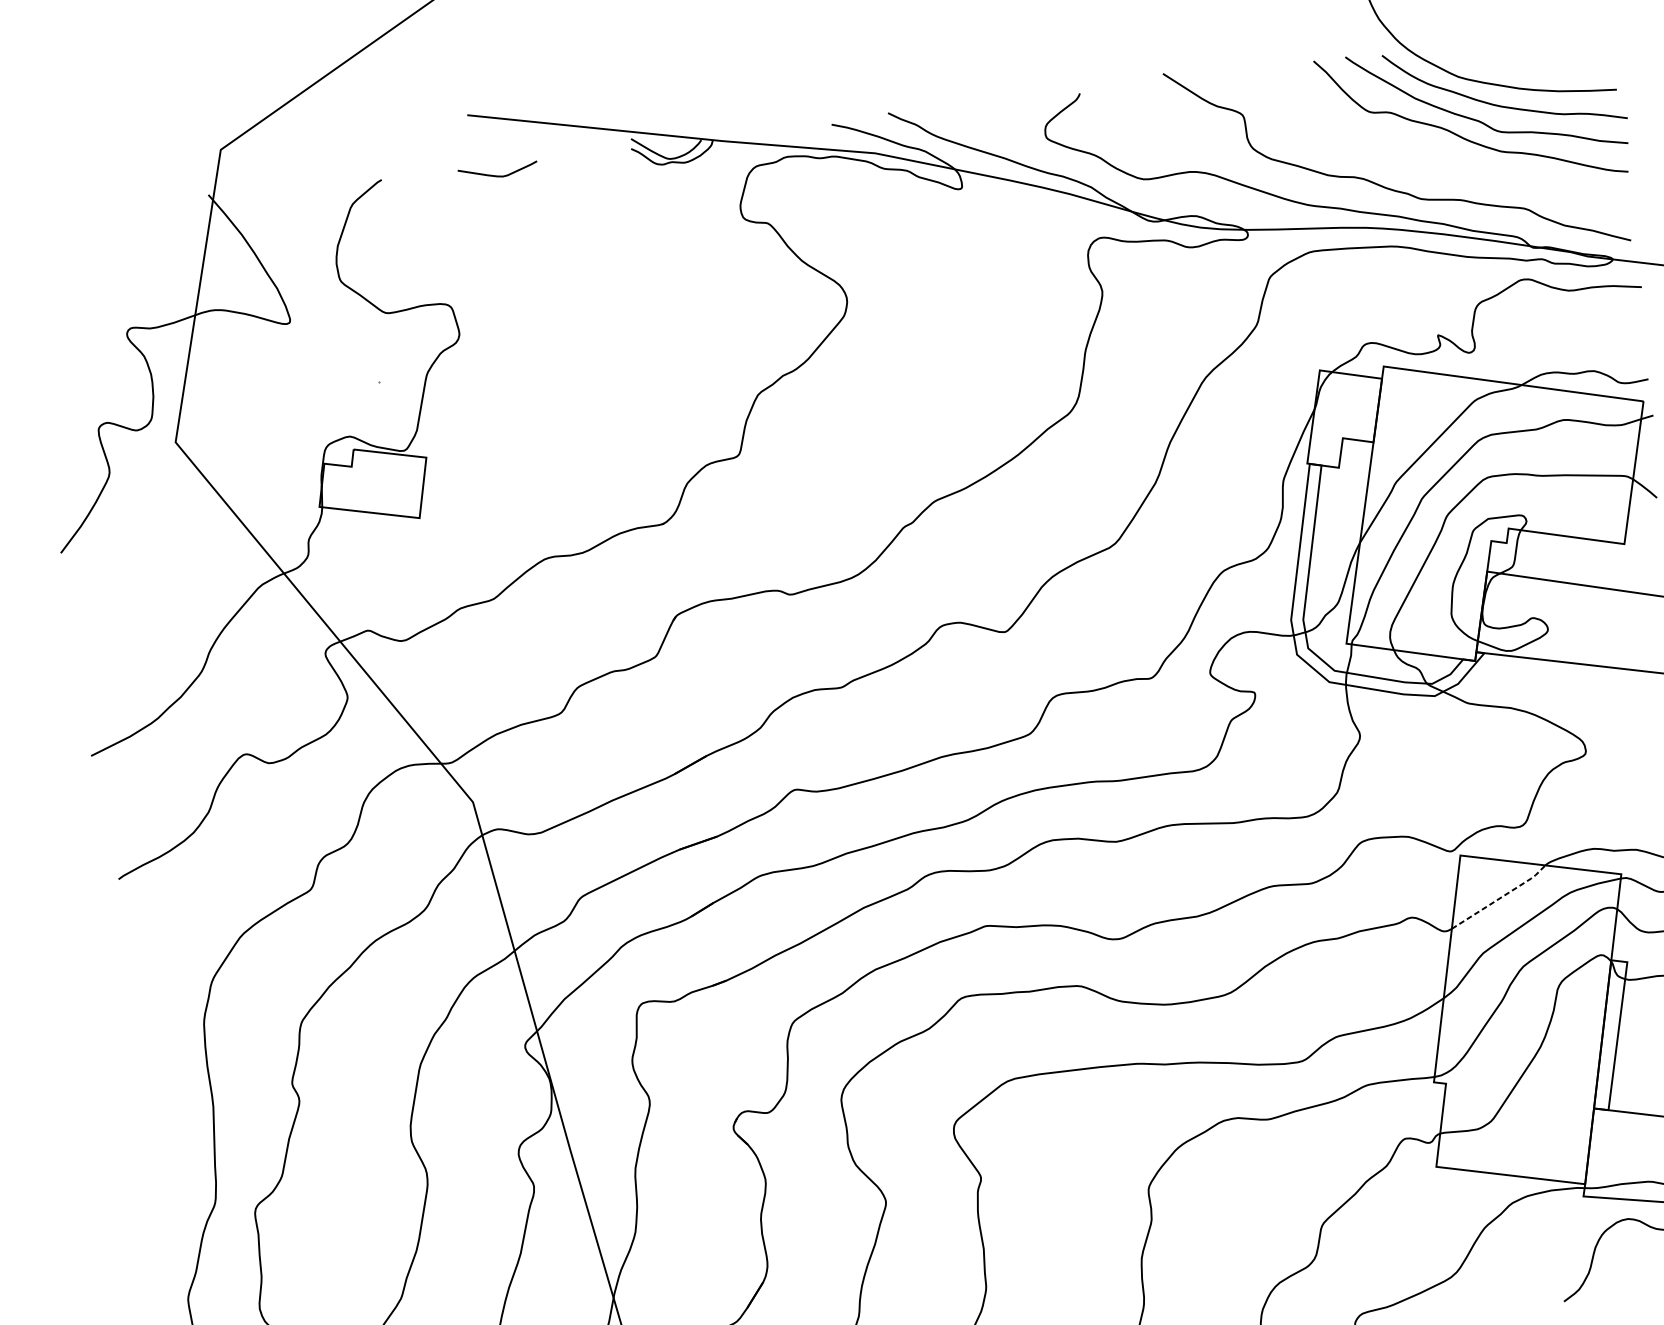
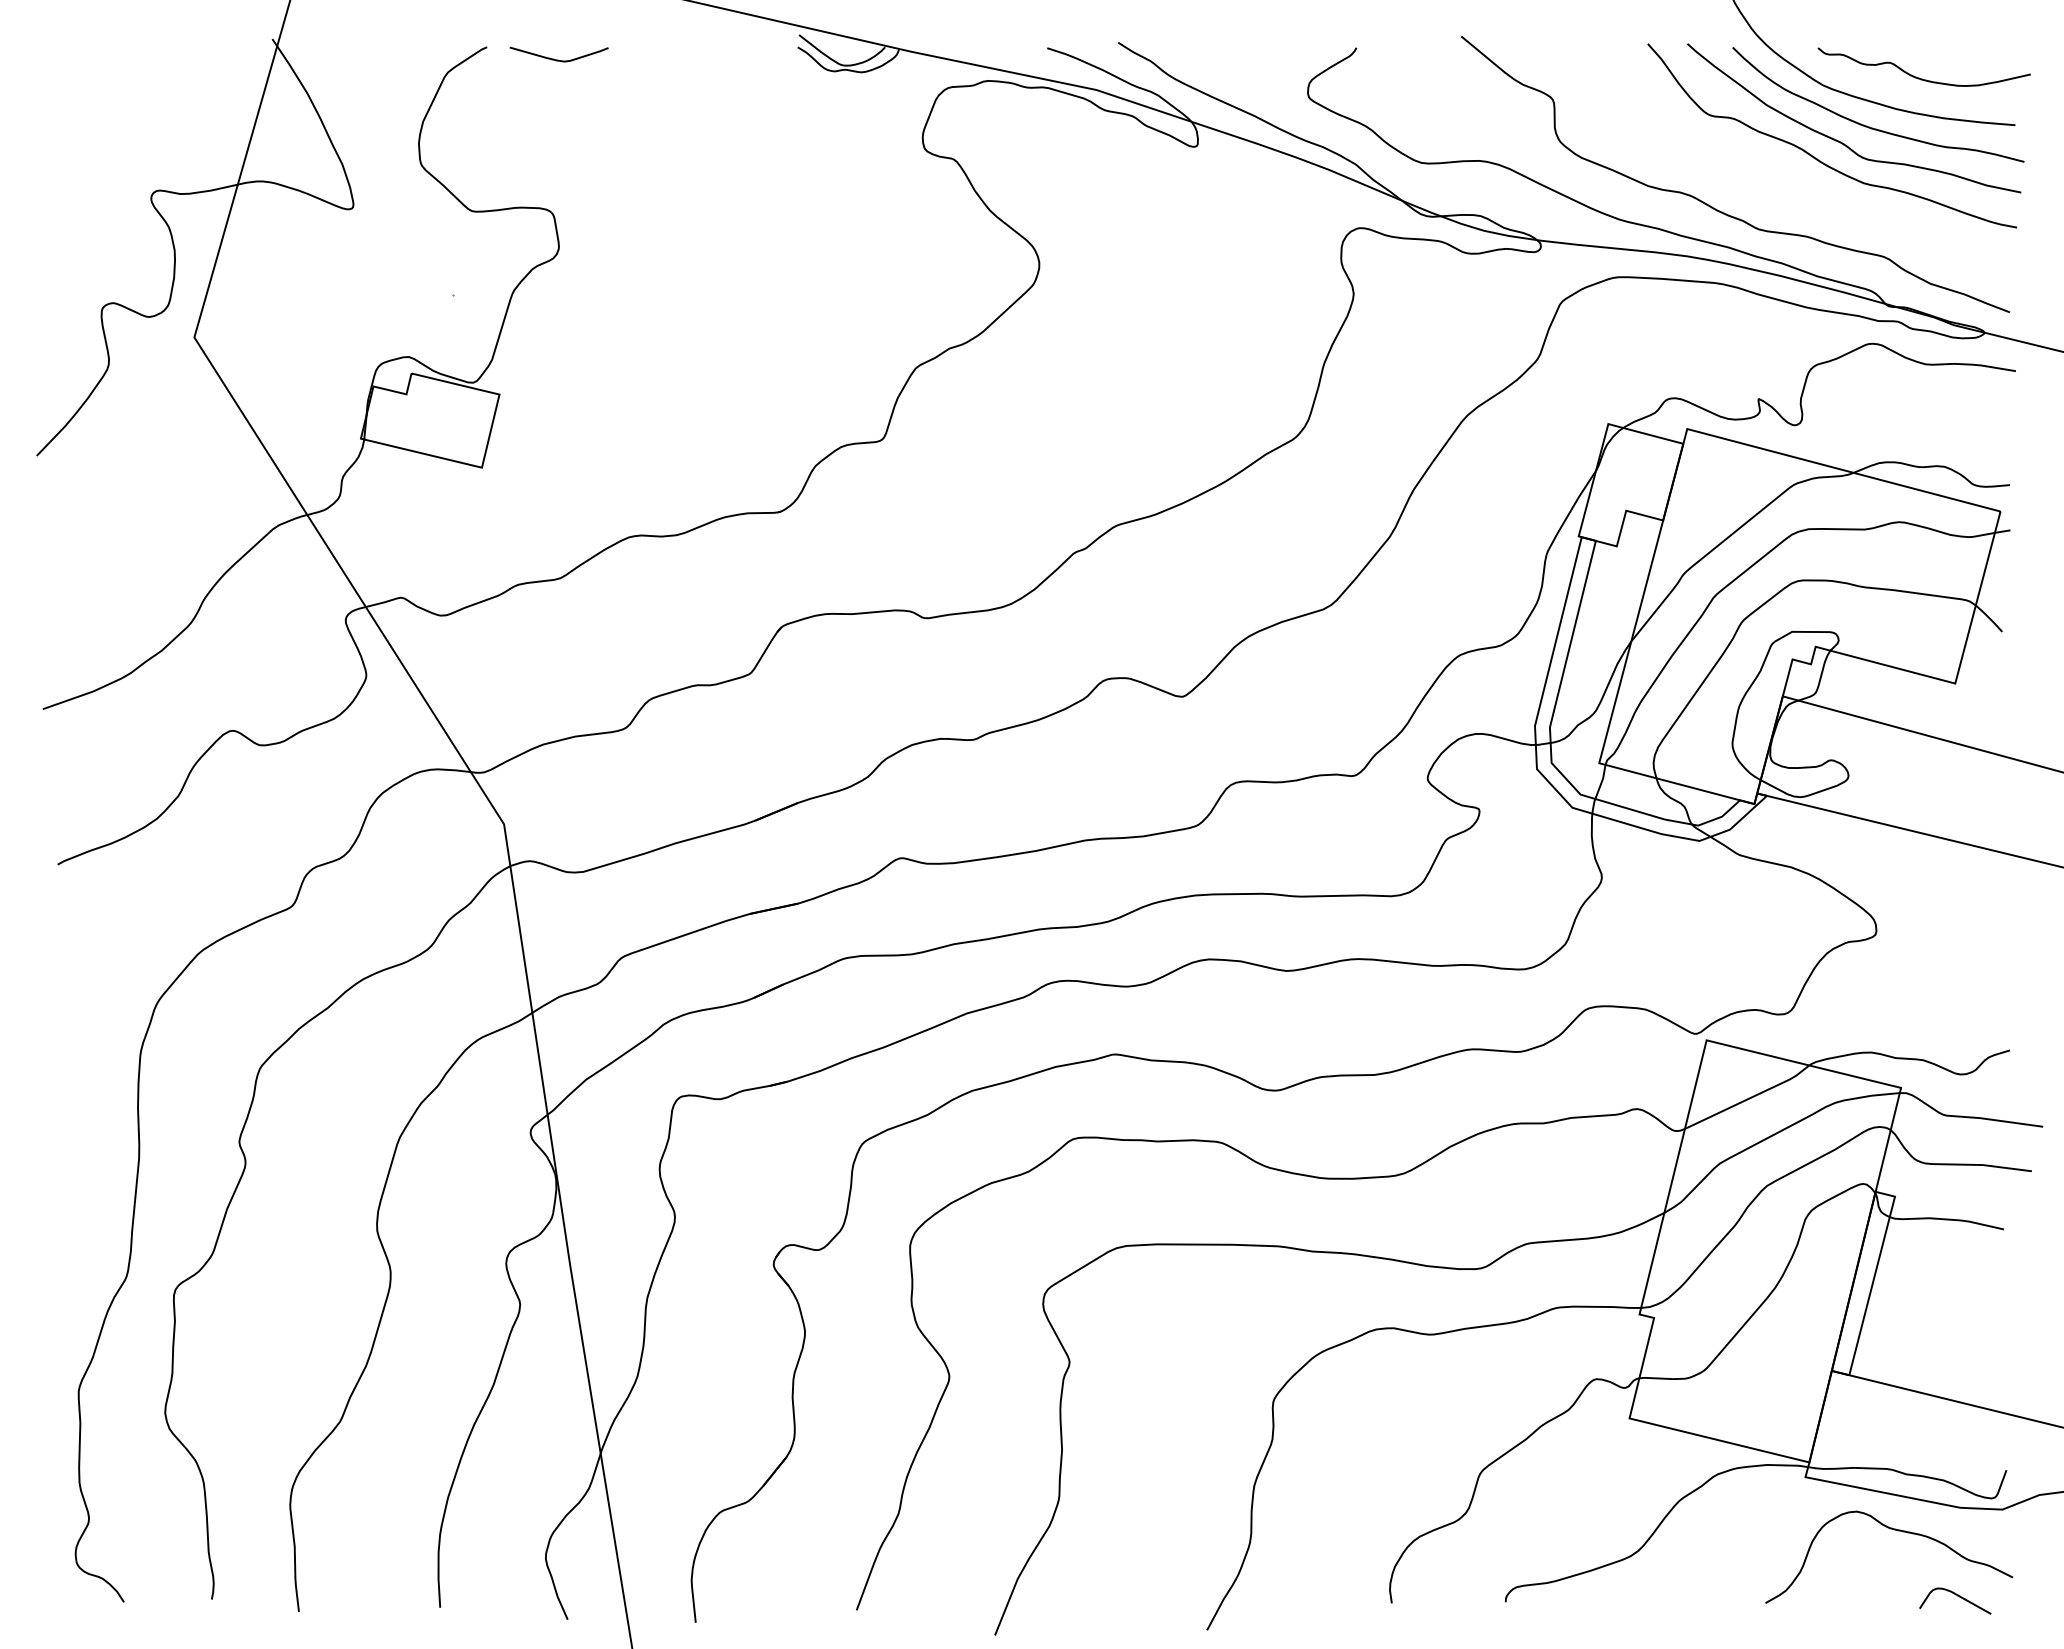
curve: (1535, 60) -> (1919, 77), added
curve: (498, 175) -> (558, 59), moved
line: (1500, 897) -> (1749, 1098), dashed -> solid

